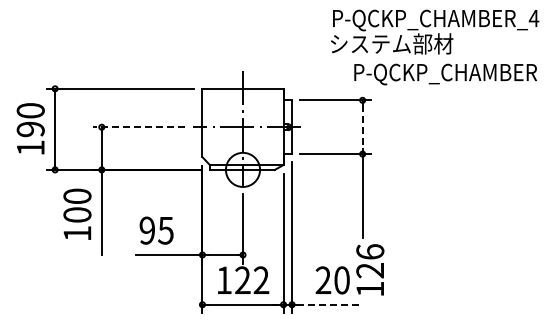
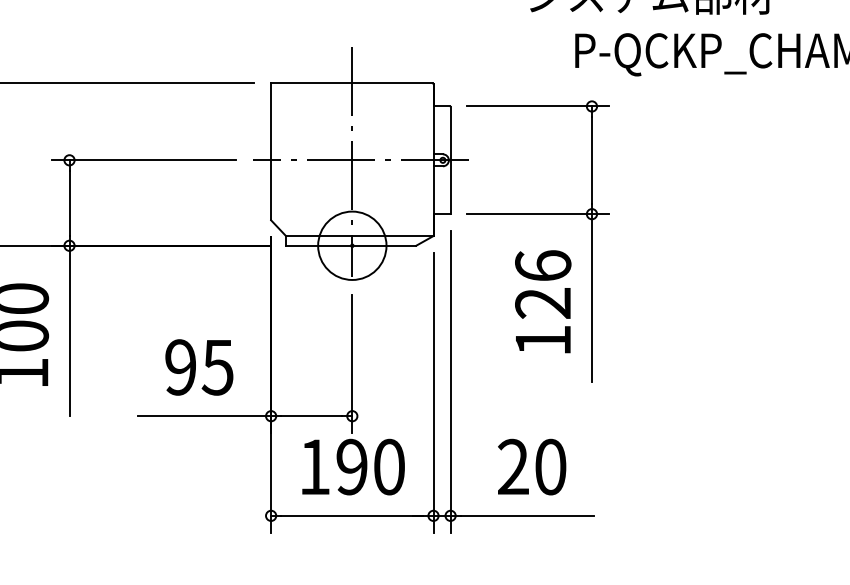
line: (139, 127) -> (145, 160), dashed -> solid
line: (362, 127) -> (591, 160), dashed -> solid
text: (156, 230) -> (199, 367), moved
text: (370, 269) -> (543, 301), moved
text: (252, 280) -> (371, 467), 122 -> 190
line: (330, 304) -> (527, 515), dashed -> solid

